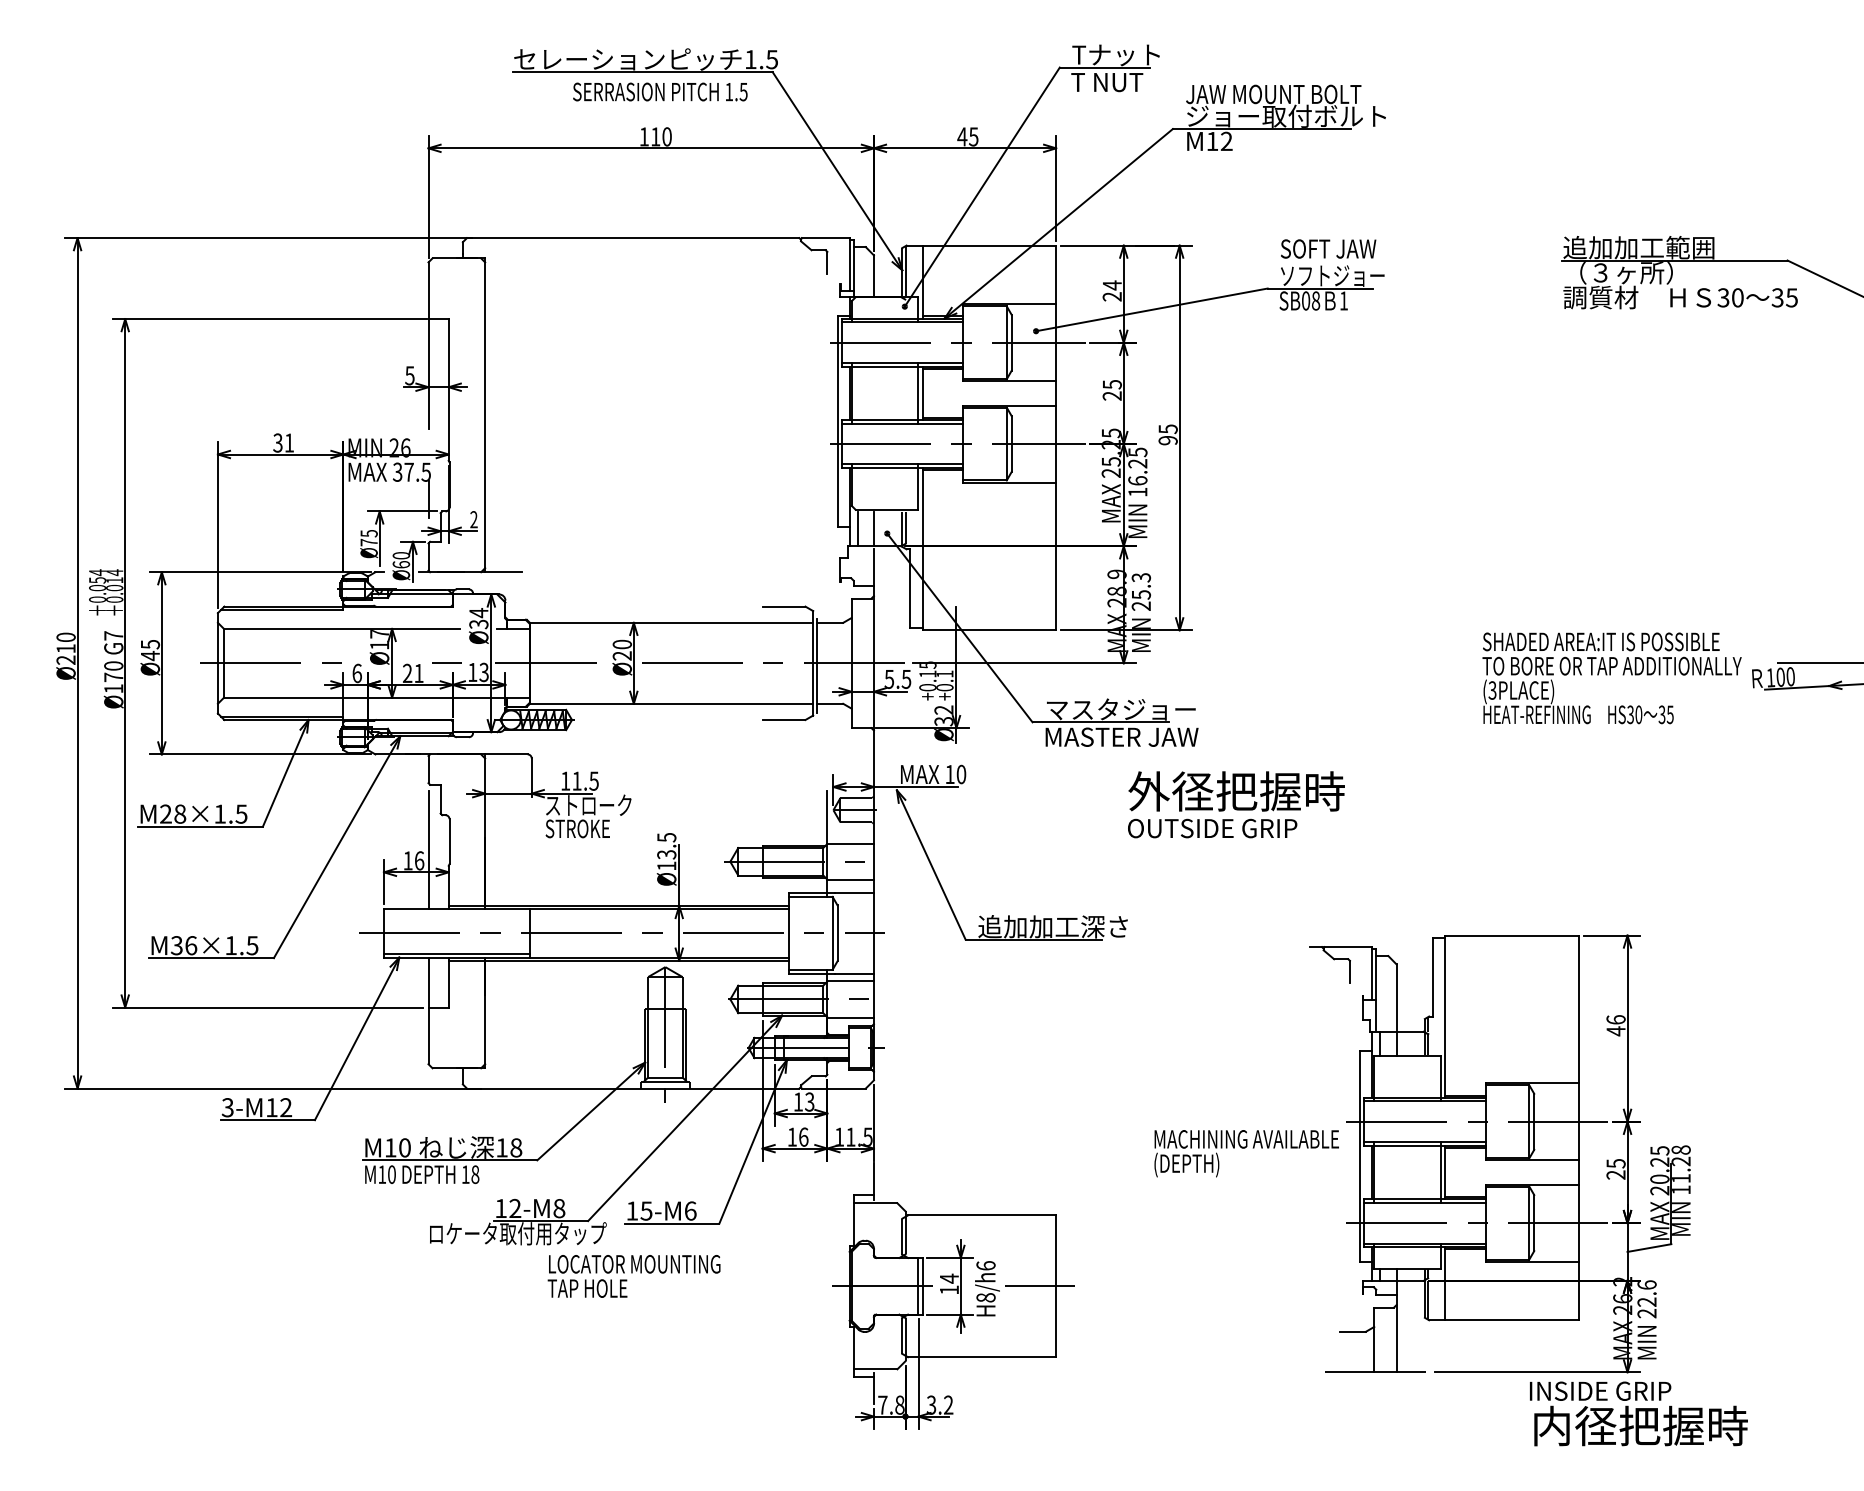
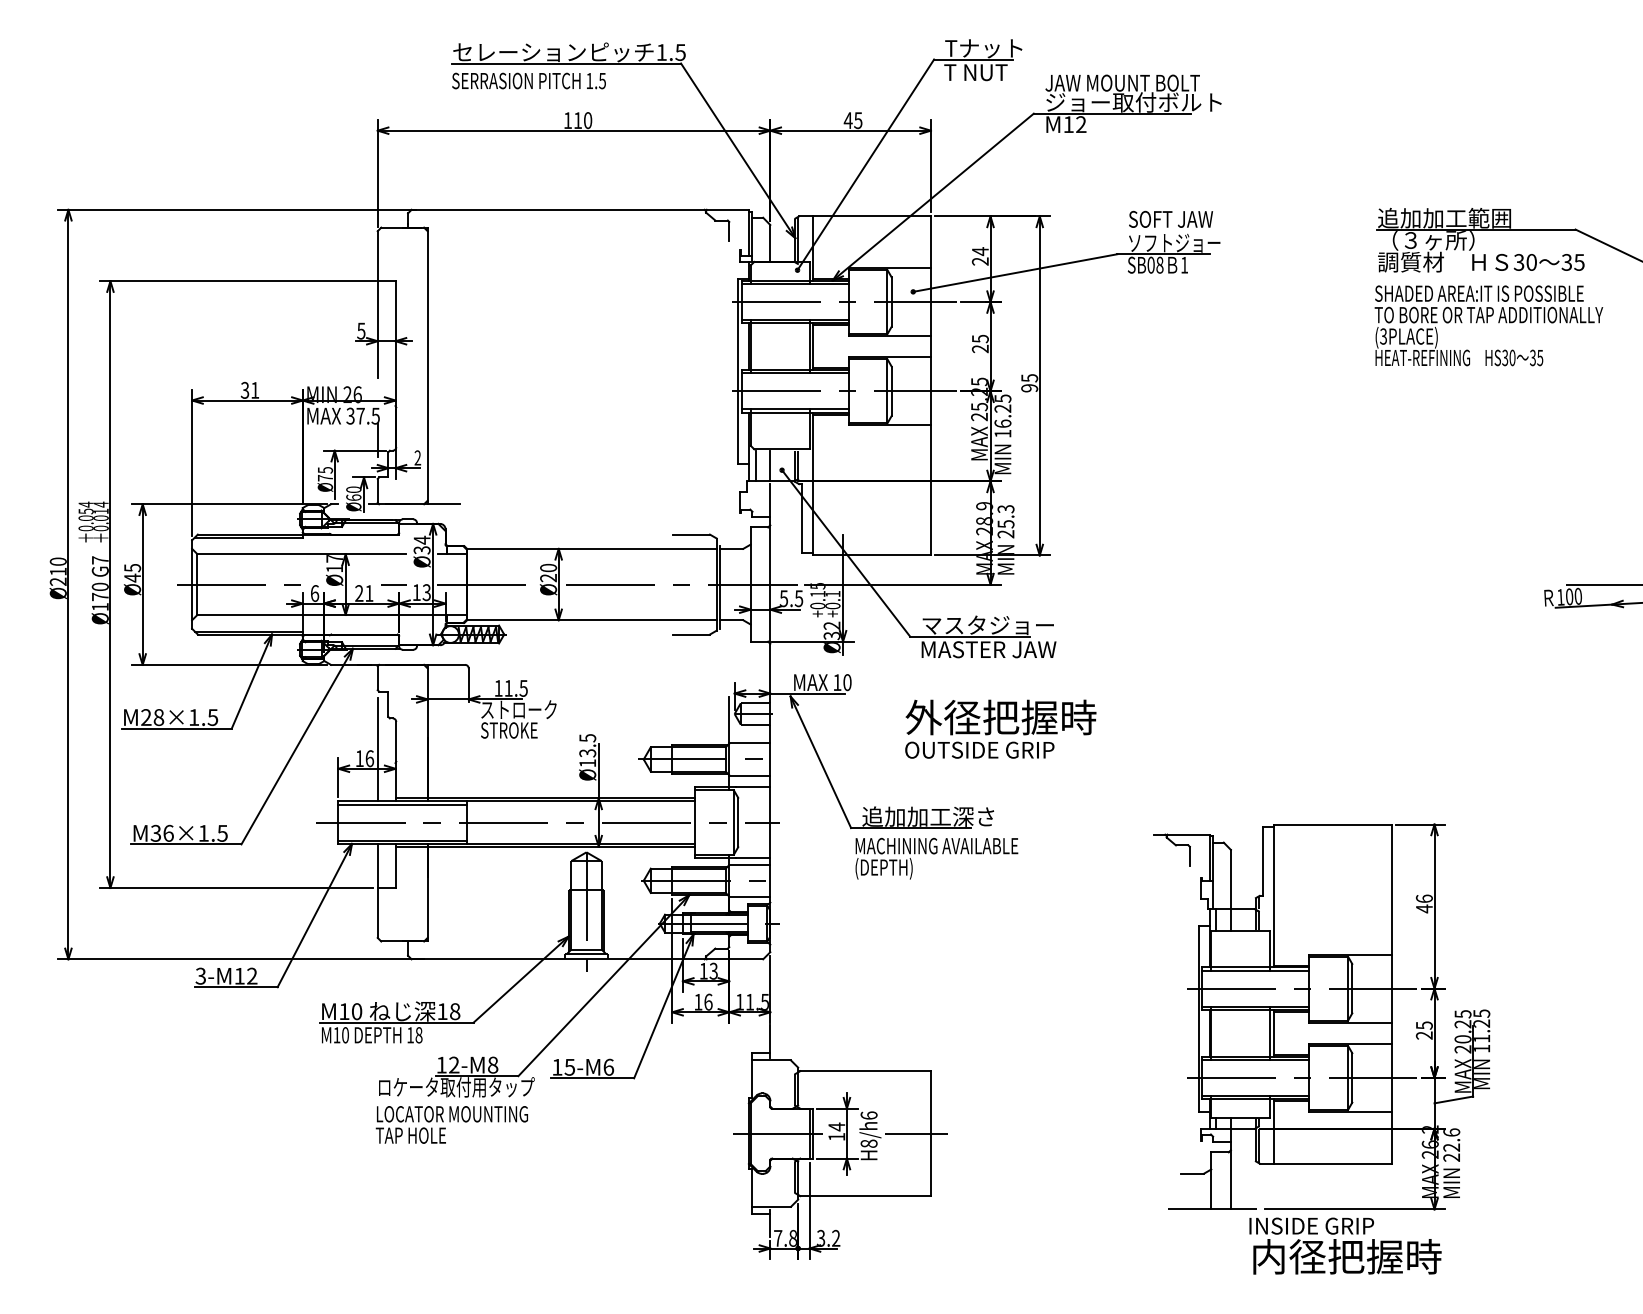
text: (659, 91) -> (528, 80), moved
text: (1611, 677) -> (1488, 325), moved
text: (1236, 803) -> (1000, 728), moved
line: (456, 912) -> (402, 804), added
text: (1680, 1149) -> (1481, 1013), 11.28 -> 11.25
text: (1246, 1153) -> (936, 858), moved
text: (633, 1275) -> (451, 1124), moved
text: (1638, 1413) -> (1345, 1245), moved

